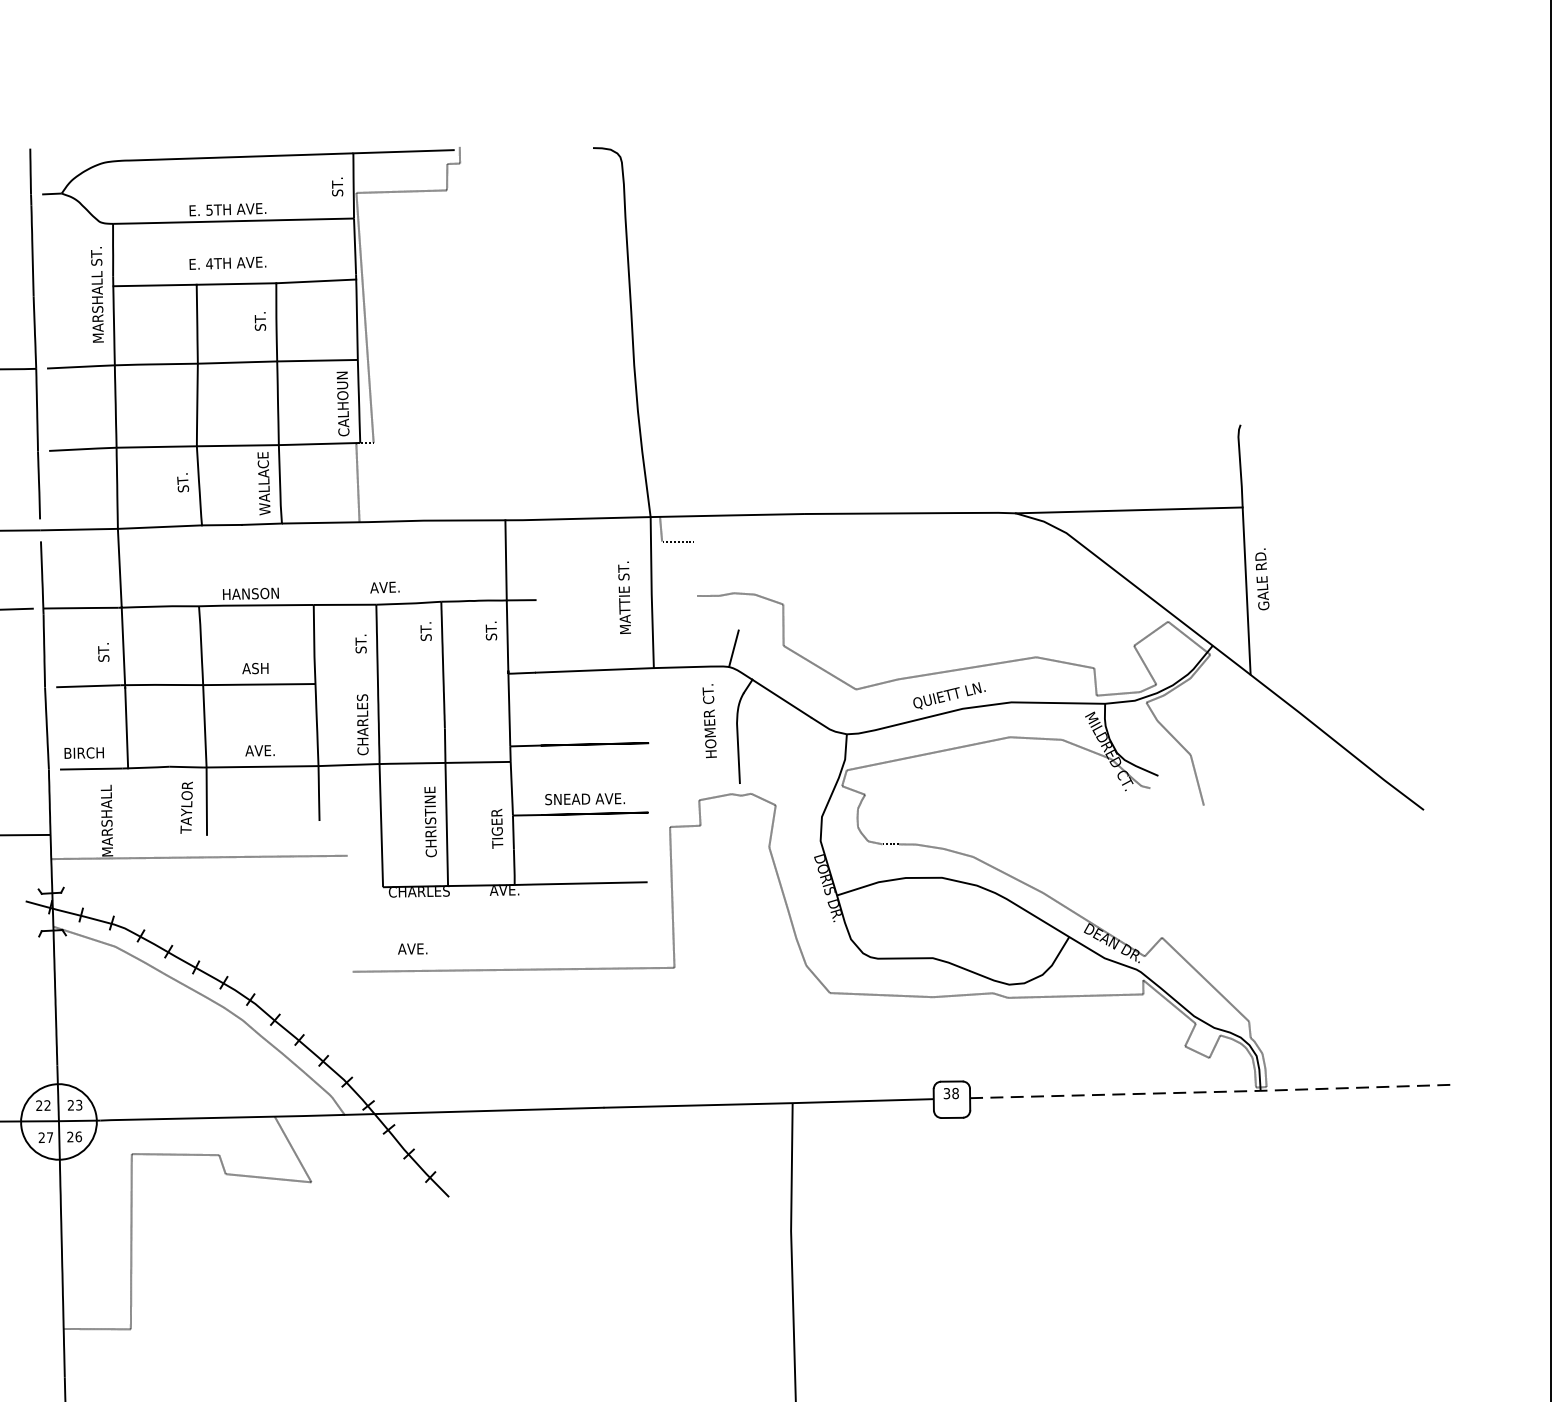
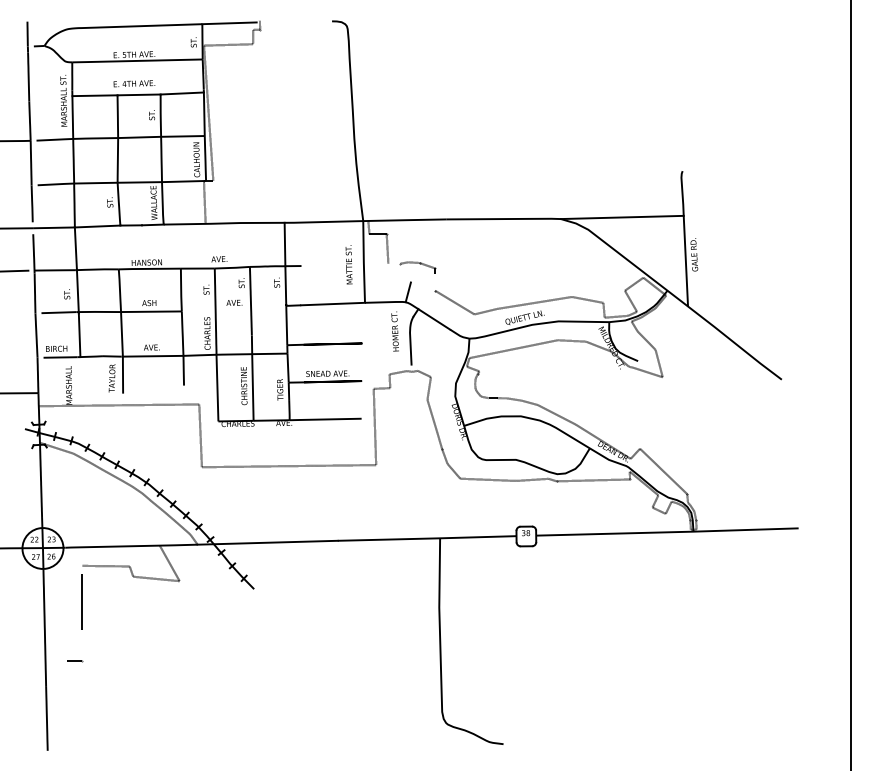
line: (695, 567) -> (387, 248), added
line: (1175, 796) -> (647, 372), added
line: (349, 913) -> (200, 435), added
text: (412, 948) -> (234, 302), moved
line: (1214, 1092) -> (668, 532), dashed -> solid

